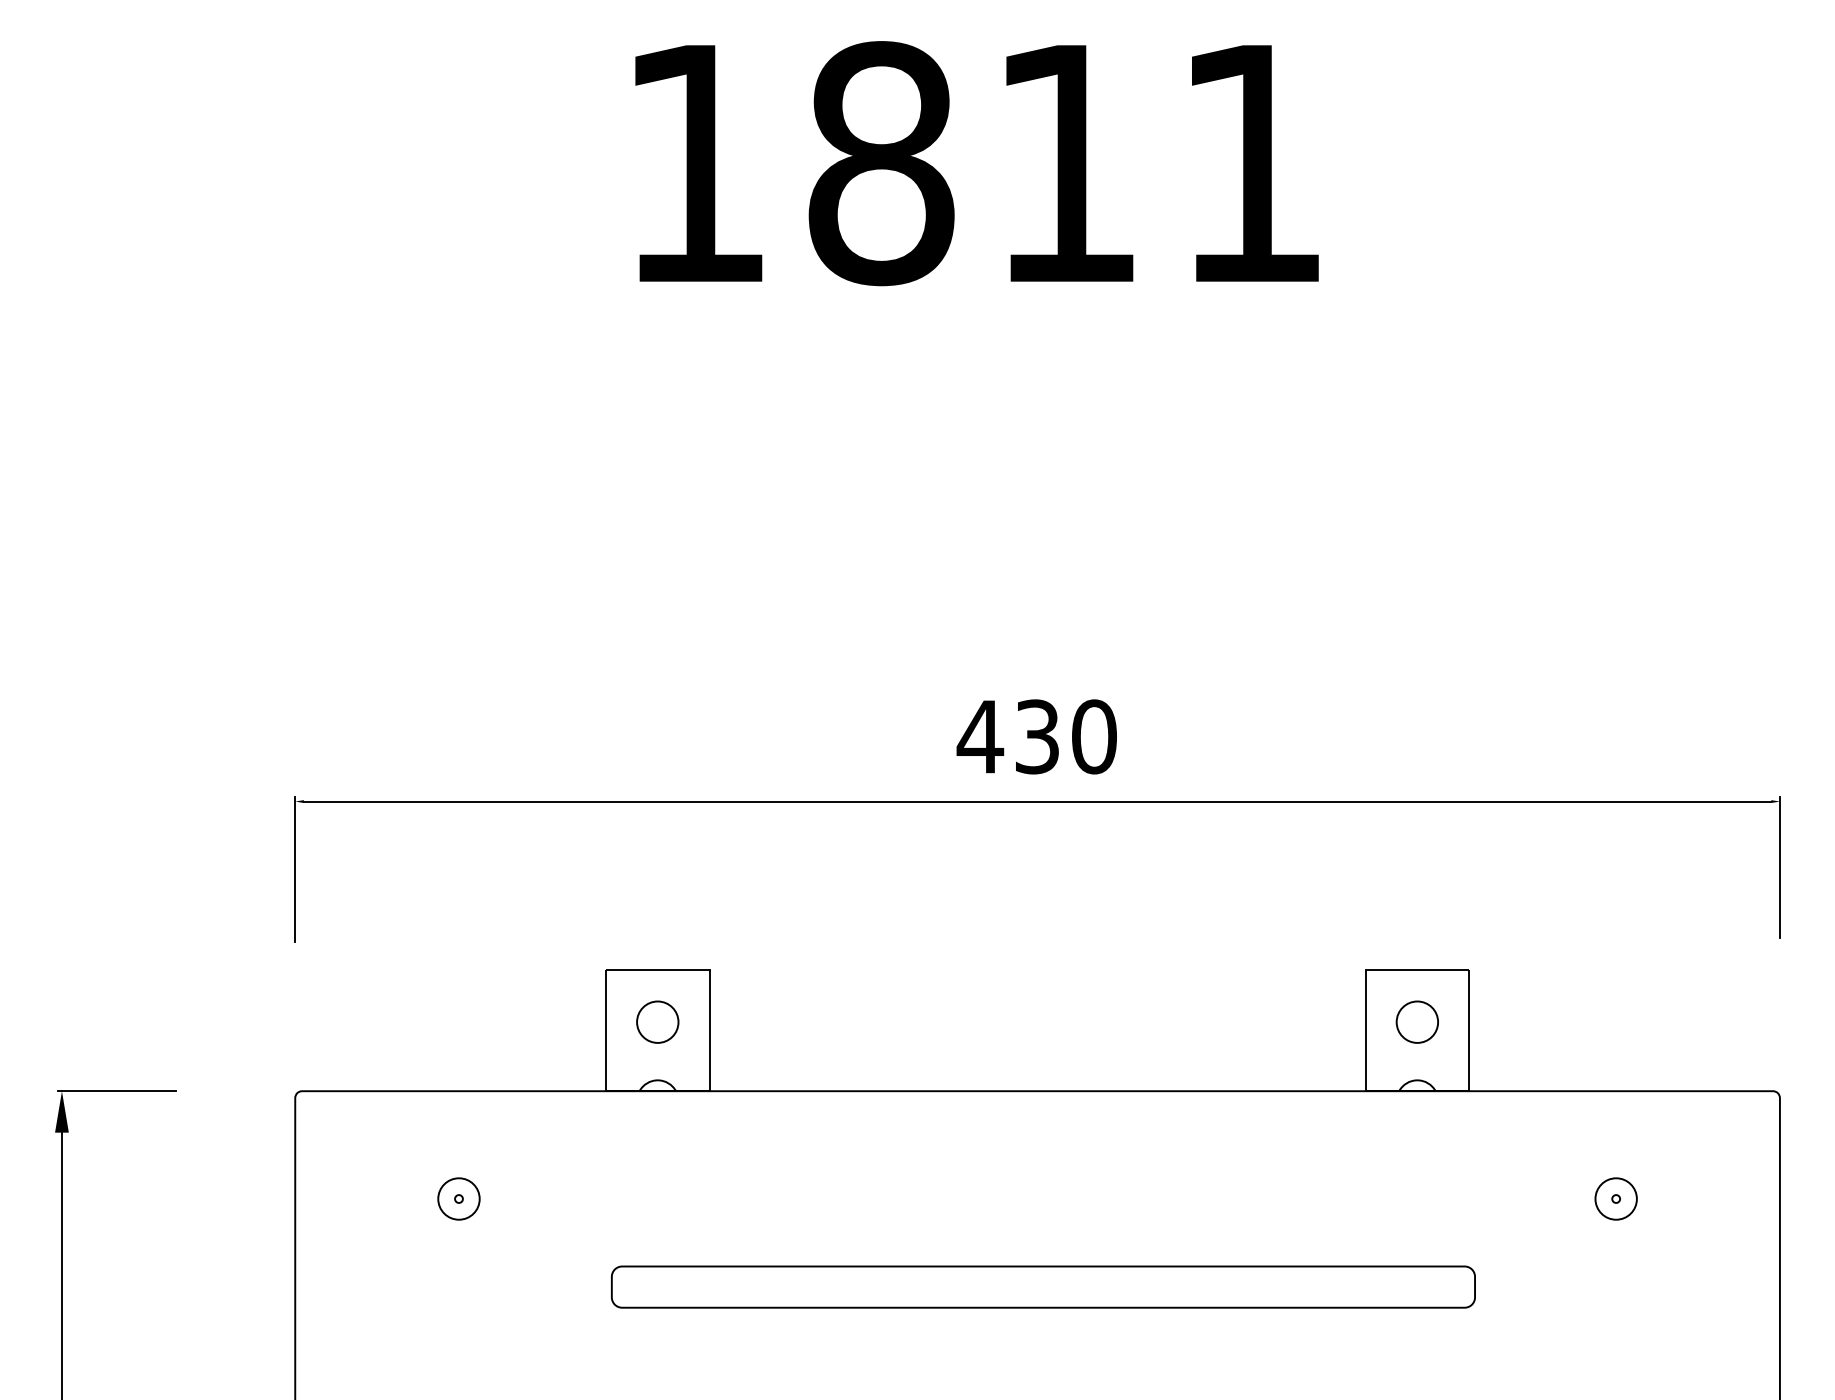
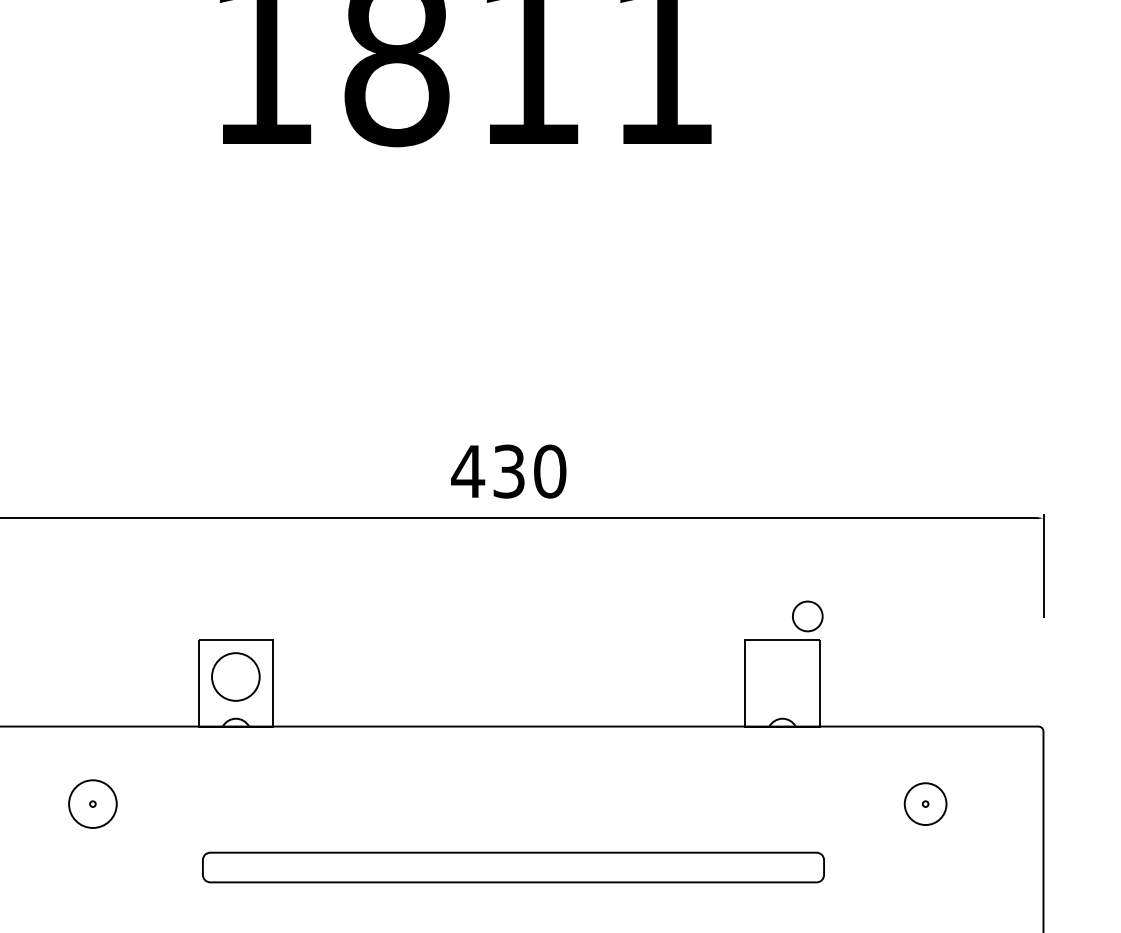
circle: (657, 1021) -> (235, 676), size x1.6
circle: (1416, 1021) -> (807, 615), moved
circle: (458, 1198) -> (92, 803), size x1.6
circle: (1615, 1198) -> (925, 803), size x1.4

